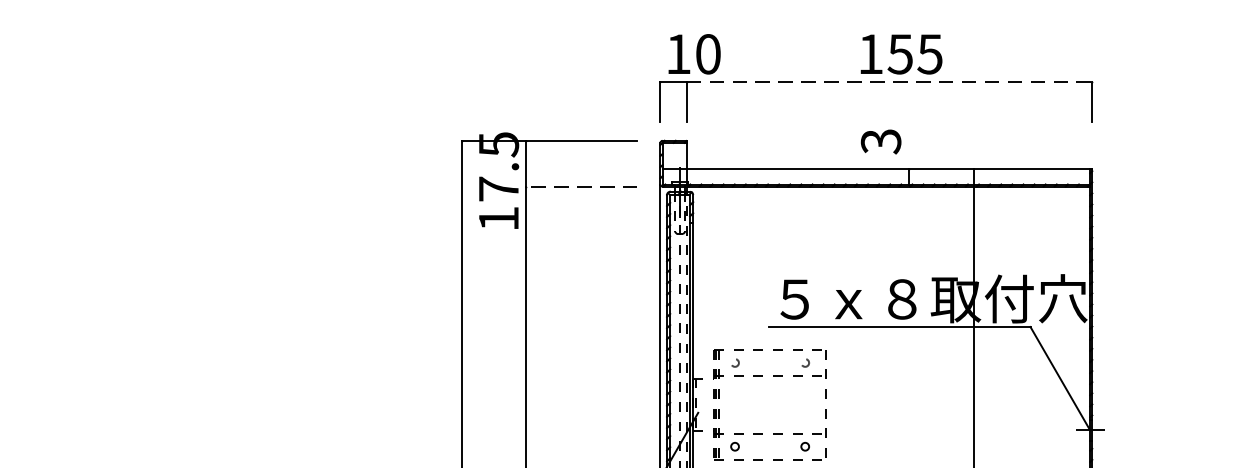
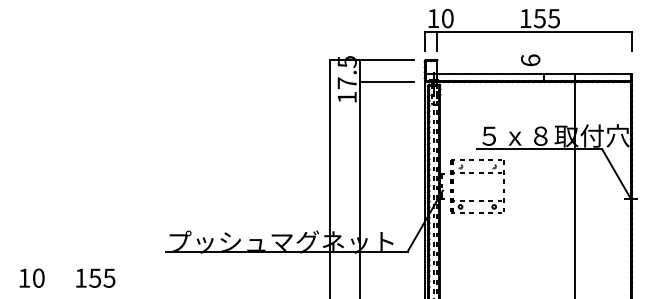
line: (891, 81) -> (535, 31), dashed -> solid
text: (880, 141) -> (530, 60), 3 -> 6
line: (582, 187) -> (387, 82), dashed -> solid

